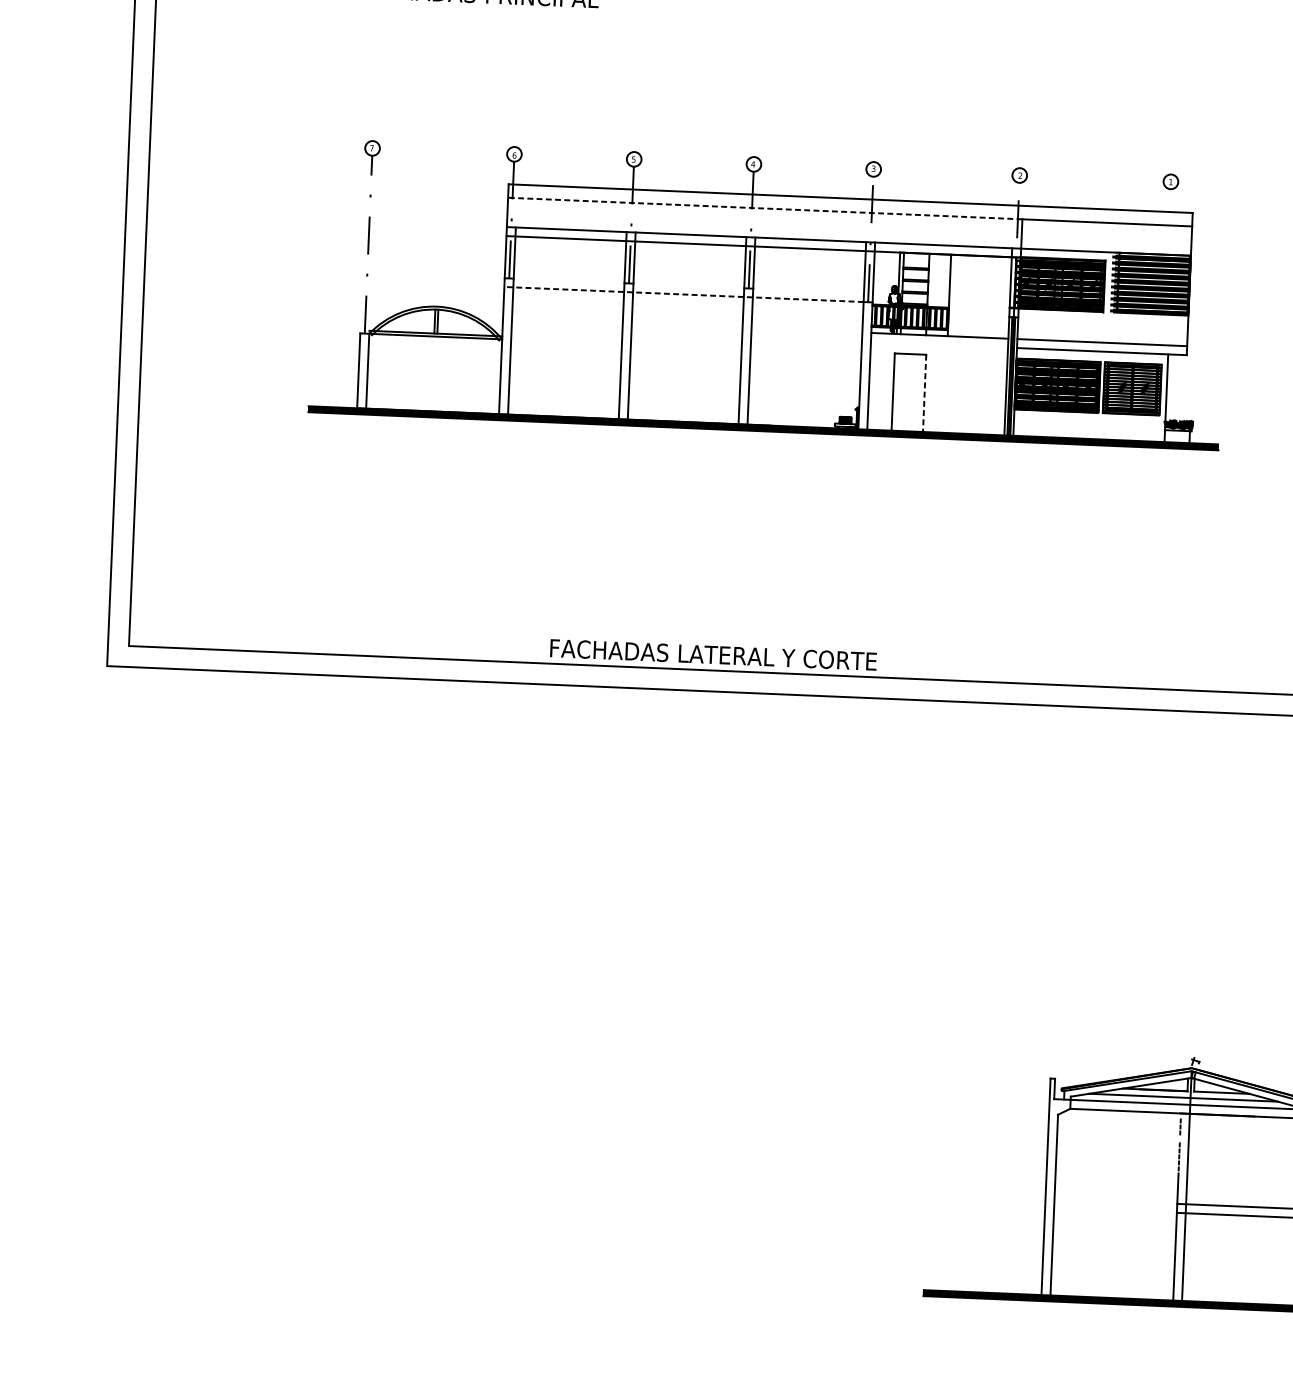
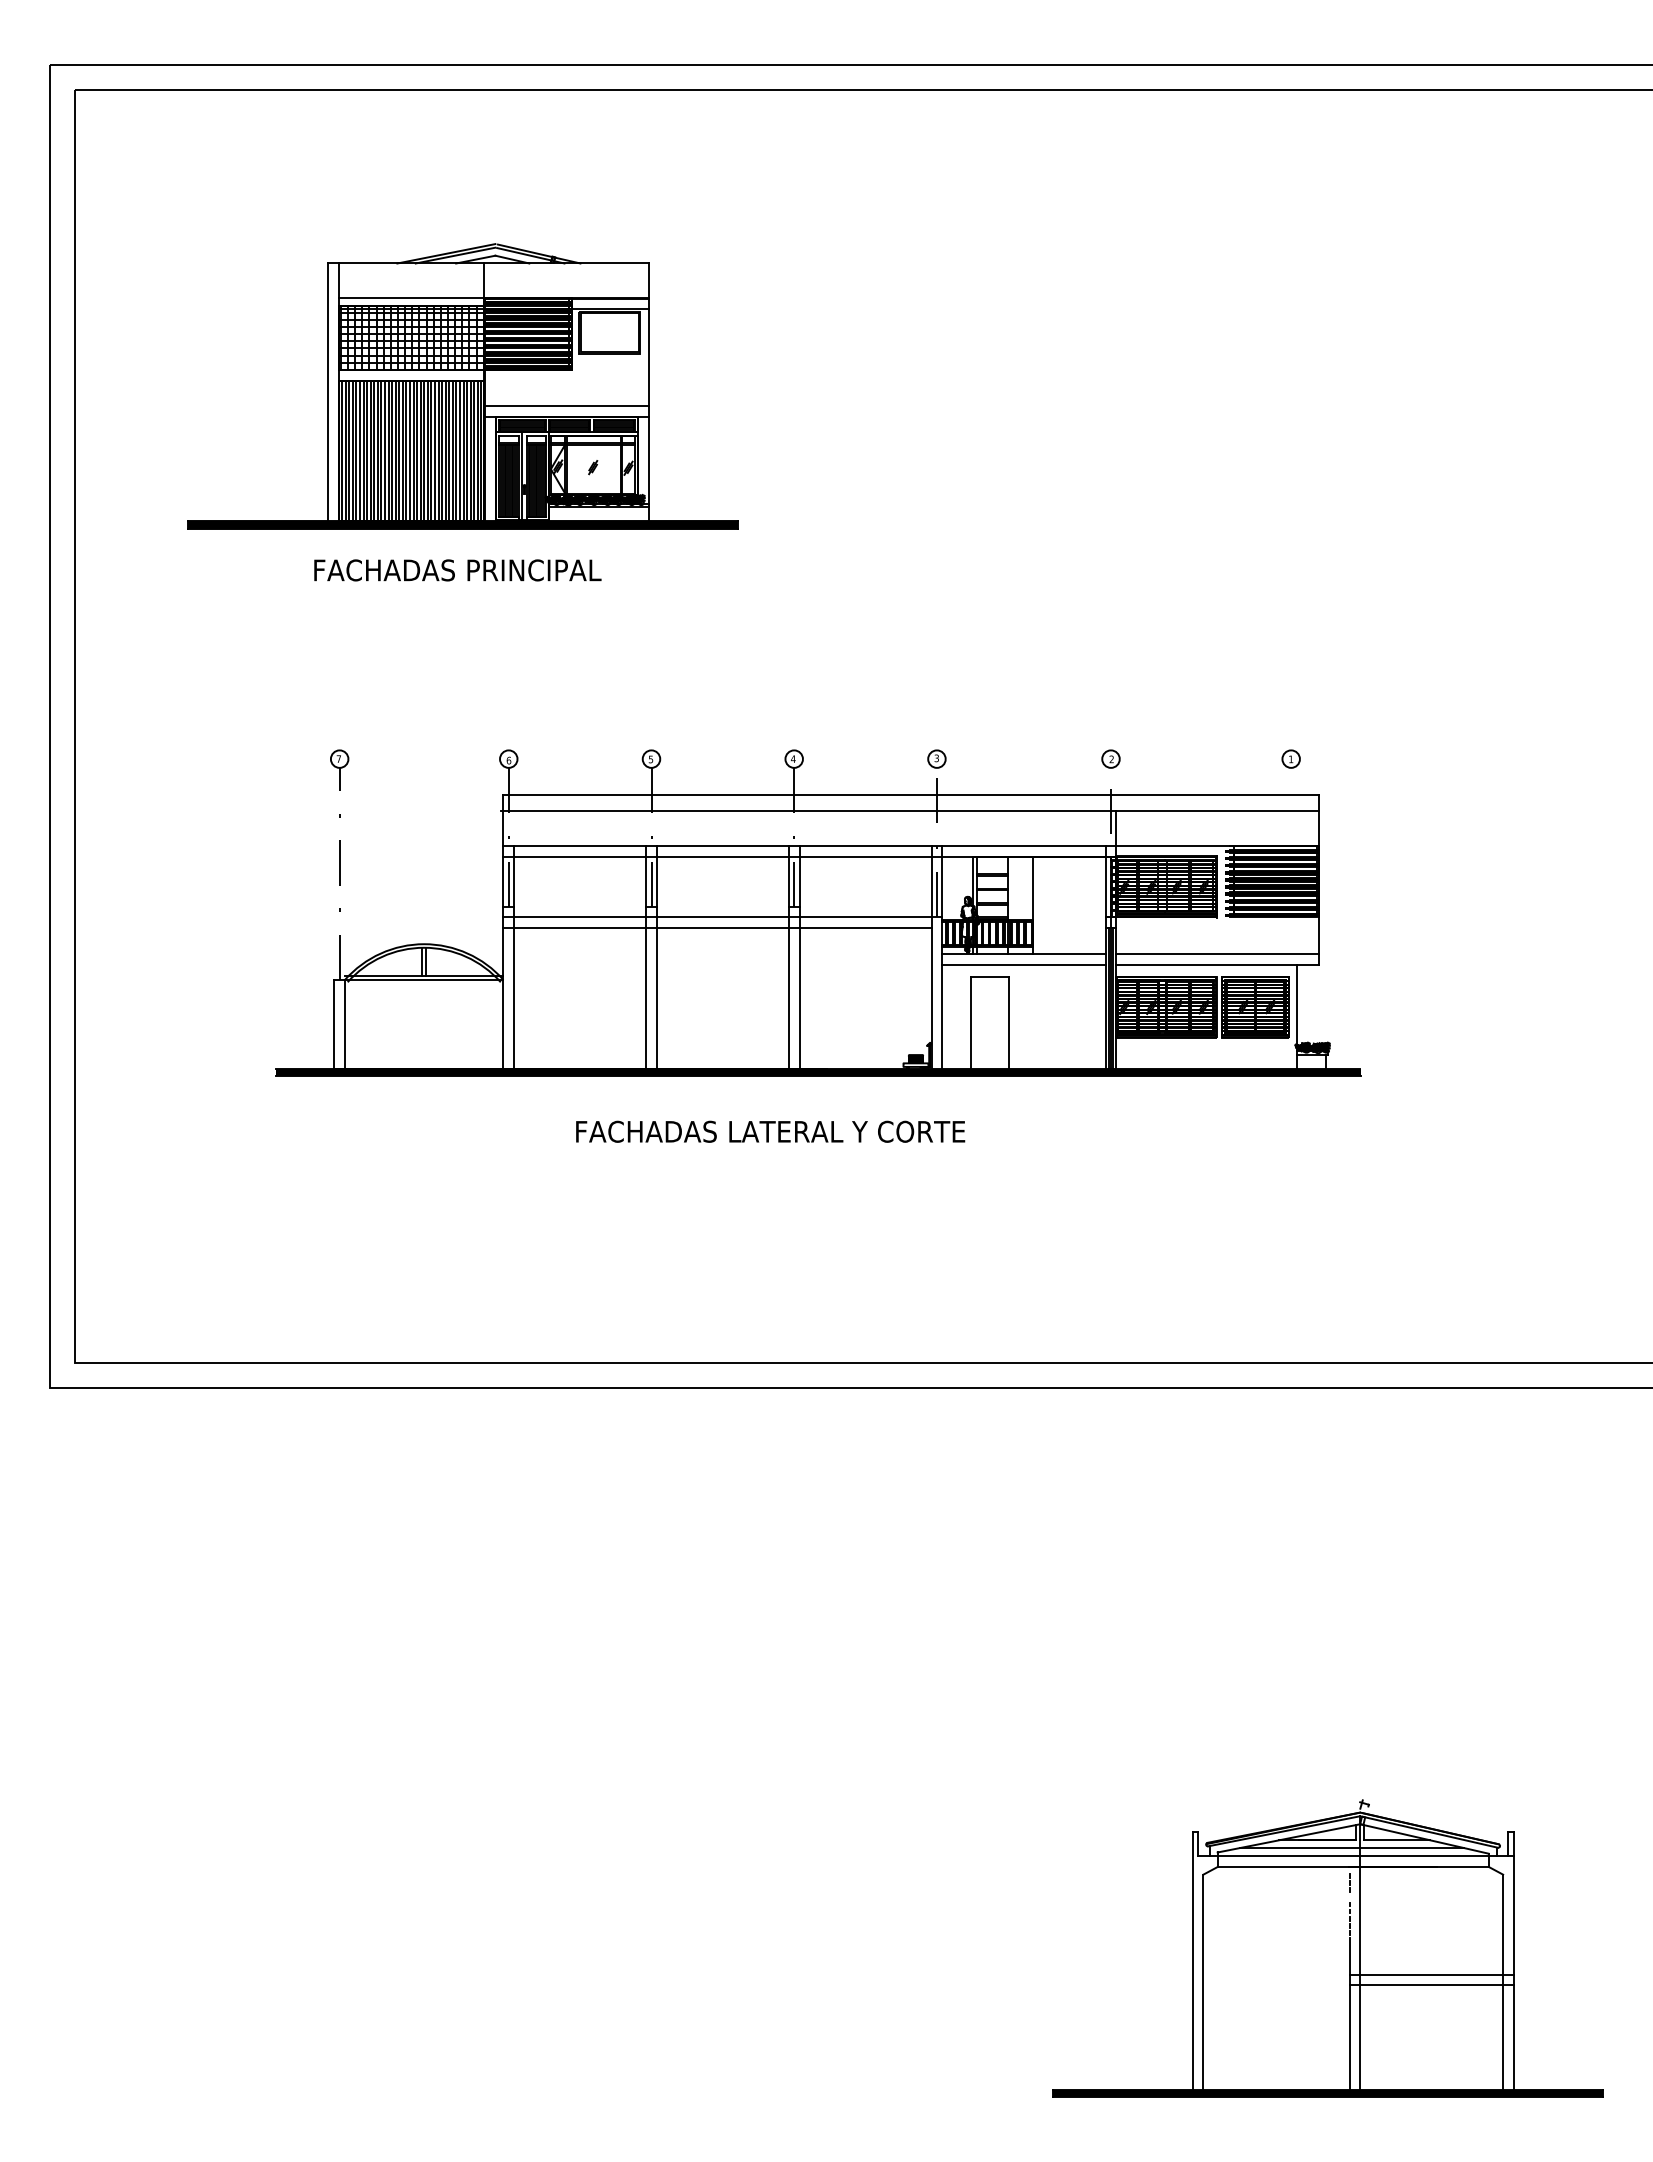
line: (764, 208) -> (808, 811), dashed -> solid
line: (684, 294) -> (717, 917), dashed -> solid
line: (683, 303) -> (717, 928), added
line: (939, 344) -> (1023, 964), added
line: (924, 393) -> (1008, 1023), dashed -> solid
text: (713, 654) -> (770, 1131), moved

